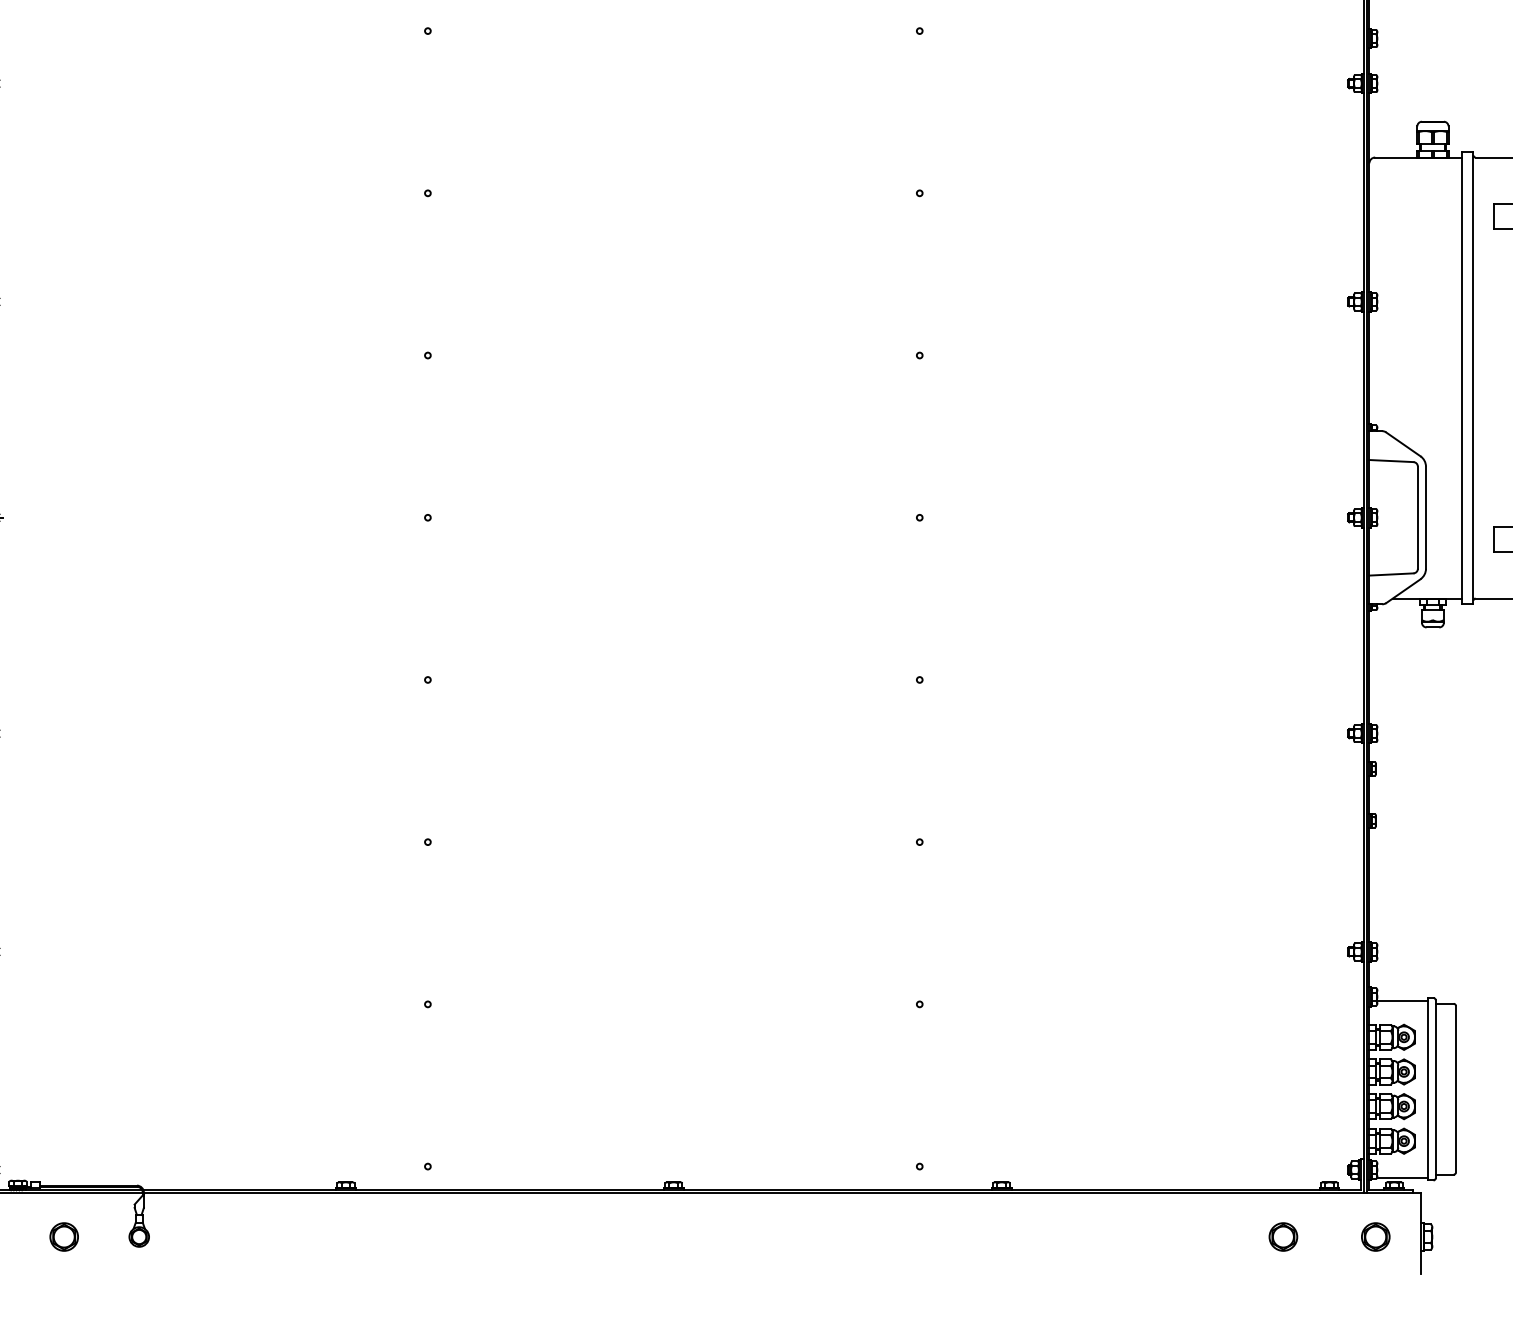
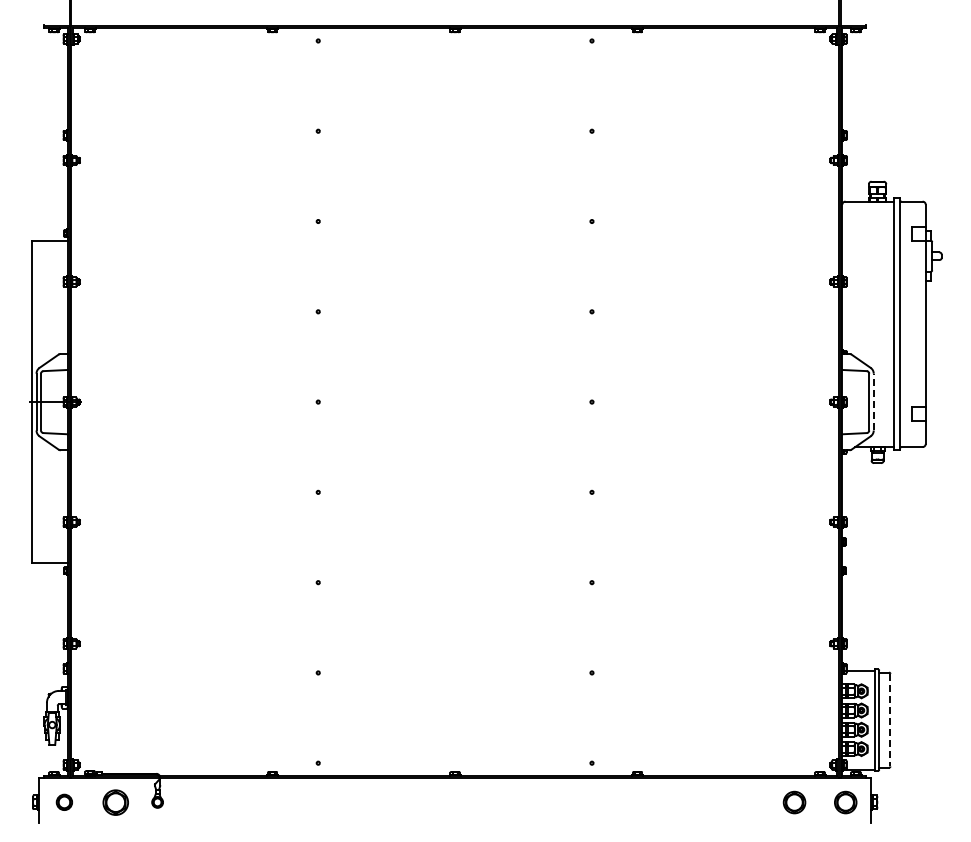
line: (1425, 516) -> (873, 401), solid -> dashed
line: (1456, 1089) -> (890, 720), solid -> dashed
part: (63, 1235) -> (115, 801), size x1.6
part: (1281, 1235) -> (793, 801), size x1.4
part: (1375, 1235) -> (845, 801), size x1.4

